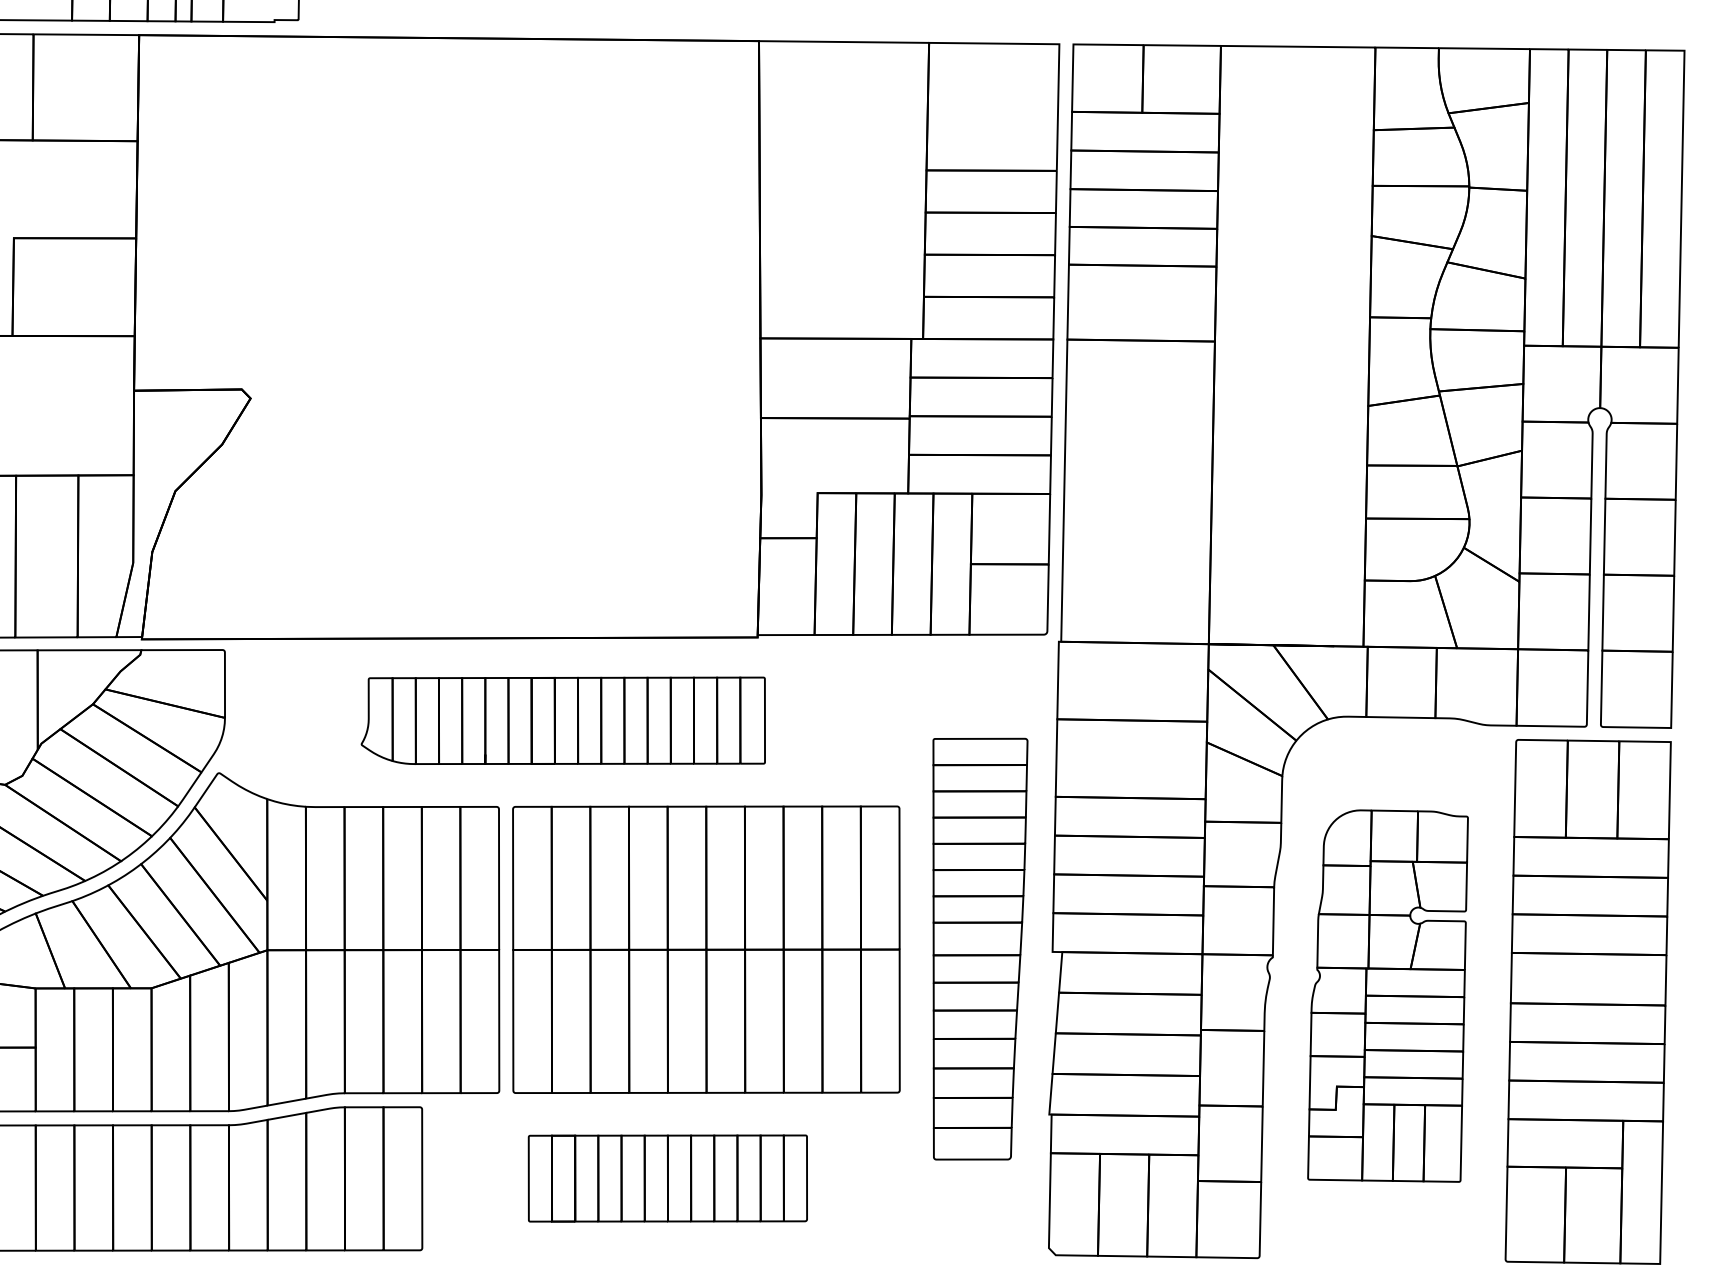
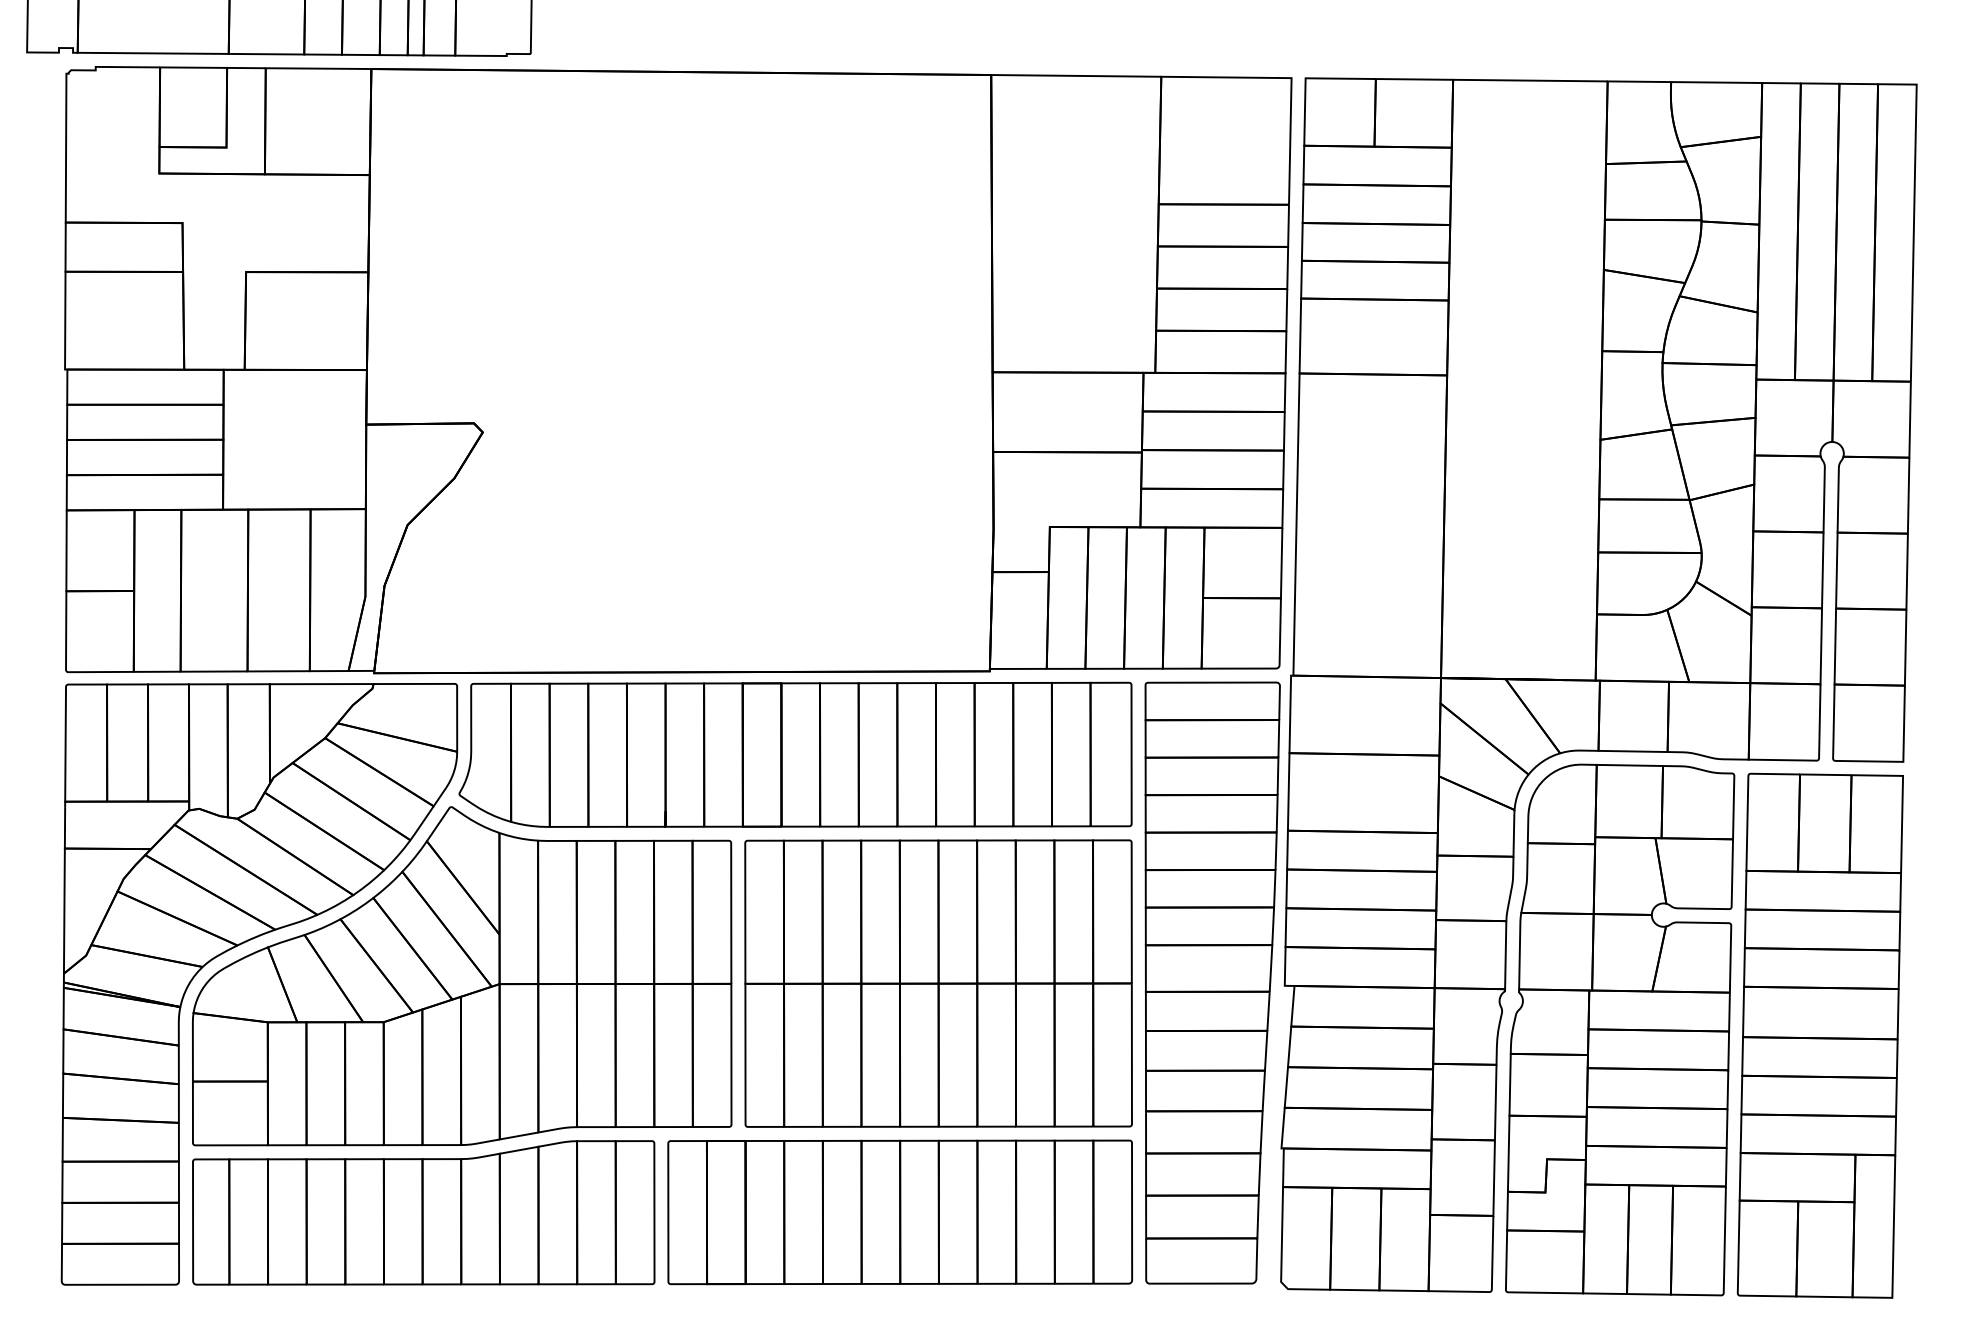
part: (563, 720) -> (795, 754), size x1.67
part: (980, 948) -> (1212, 982), size x1.43
part: (1388, 995) -> (1620, 1029), size x1.43
part: (667, 1178) -> (899, 1212), size x1.67

